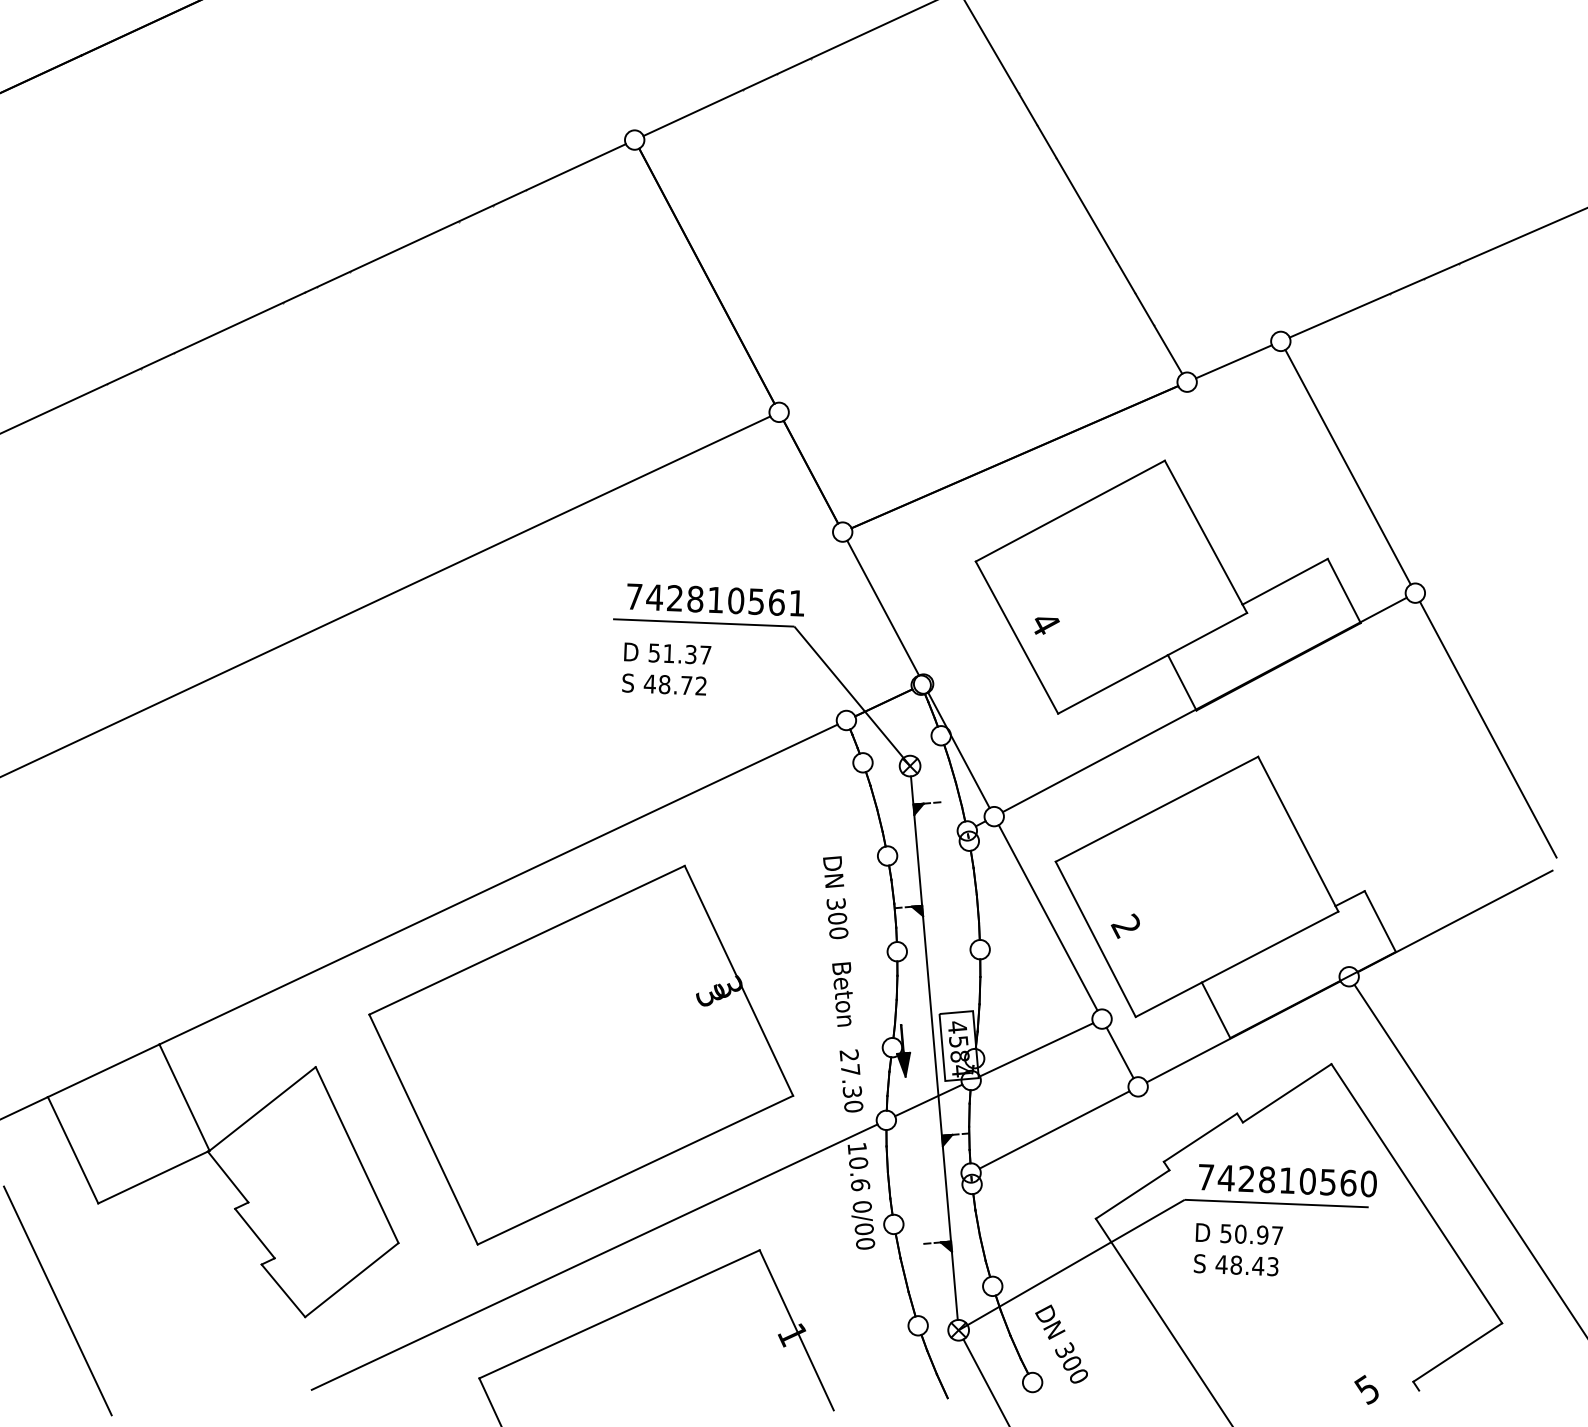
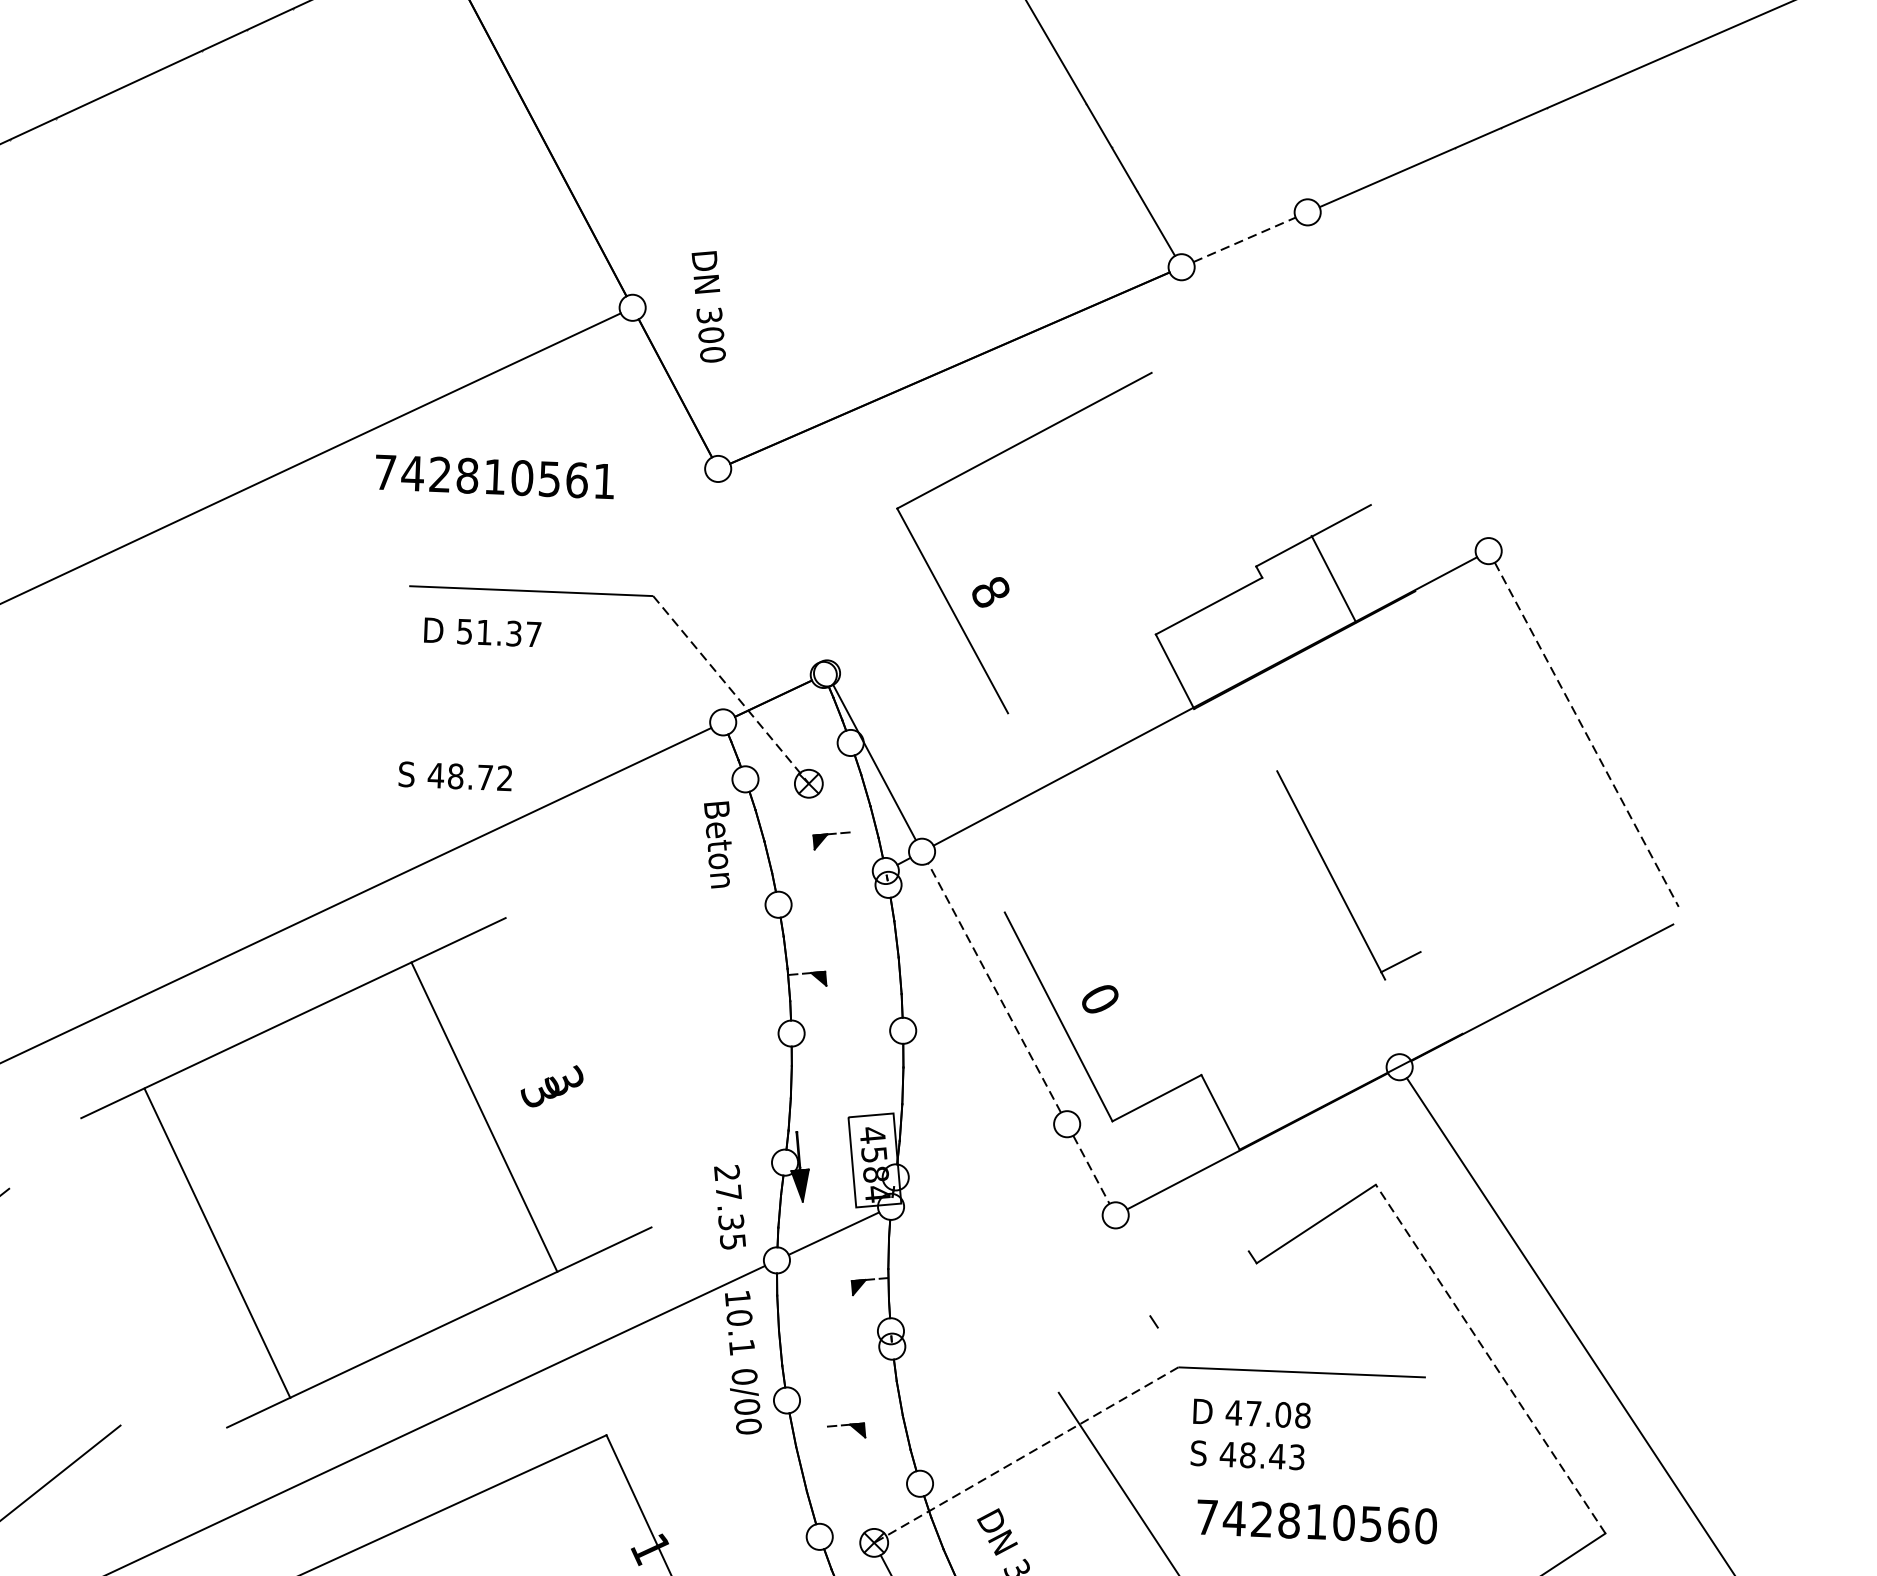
line: (1234, 361) -> (1245, 239), solid -> dashed
line: (1347, 467) -> (1397, 382), removed
line: (1203, 532) -> (1203, 469), removed
line: (1343, 590) -> (1332, 578), moved
text: (715, 599) -> (494, 476), moved
line: (883, 607) -> (773, 570), removed
text: (1045, 623) -> (991, 591), 4 -> 8
text: (664, 684) -> (455, 776), moved
line: (1112, 684) -> (1081, 673), removed
line: (852, 696) -> (731, 690), solid -> dashed
line: (1488, 730) -> (1587, 735), solid -> dashed
line: (1156, 808) -> (1140, 840), removed
text: (835, 897) -> (708, 306), moved
line: (1048, 917) -> (995, 987), solid -> dashed
line: (1379, 921) -> (1440, 992), removed
text: (1125, 925) -> (1098, 998), 2 -> 0
line: (1269, 946) -> (1292, 1026), removed
line: (738, 980) -> (483, 1116), moved
text: (842, 994) -> (717, 844), moved
line: (933, 1047) -> (840, 1162), removed
line: (1036, 1049) -> (978, 1165), removed
line: (1120, 1052) -> (1091, 1169), solid -> dashed
text: (853, 1106) -> (732, 1241), 27.30 -> 27.35
line: (423, 1129) -> (217, 1243), moved
line: (1054, 1129) -> (1003, 1272), removed
line: (1200, 1137) -> (1199, 1283), removed
line: (356, 1155) -> (63, 1307), removed
text: (1287, 1180) -> (1316, 1521), moved
text: (860, 1185) -> (742, 1348), 10.6 -> 10.1
line: (1416, 1193) -> (1490, 1358), solid -> dashed
line: (1132, 1194) -> (1108, 1360), removed
text: (1251, 1234) -> (1268, 1414), 50.97 -> 47.08
line: (1071, 1265) -> (1026, 1455), solid -> dashed

